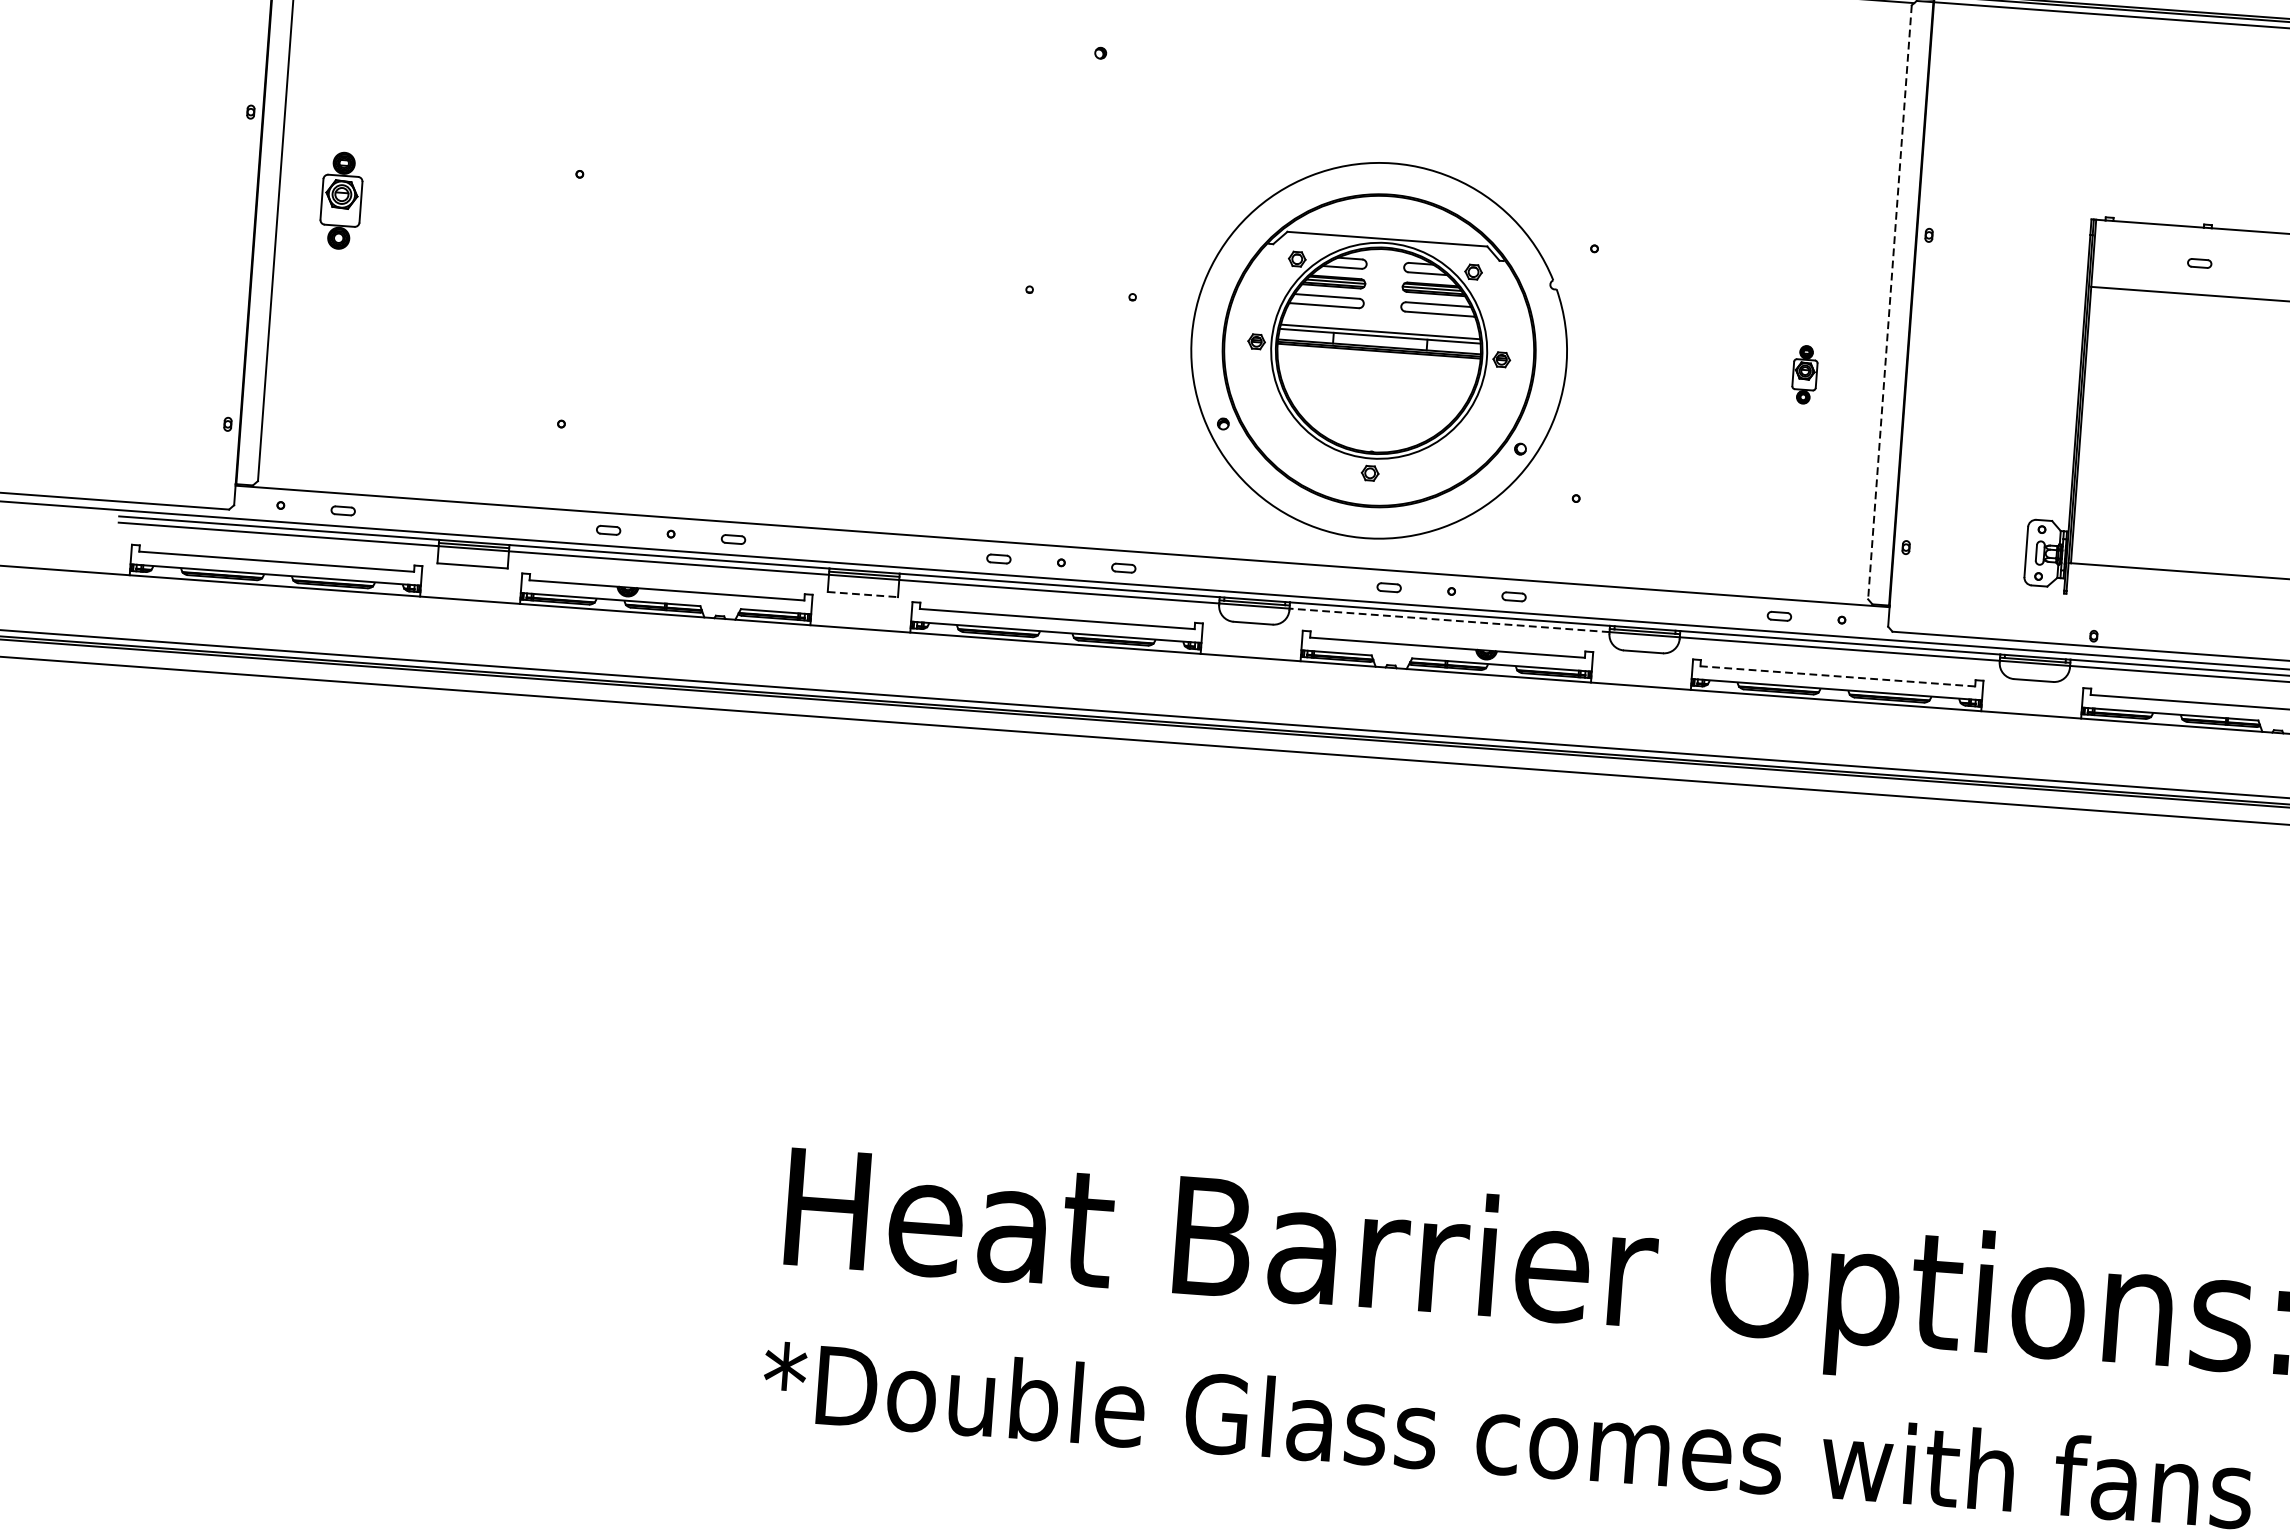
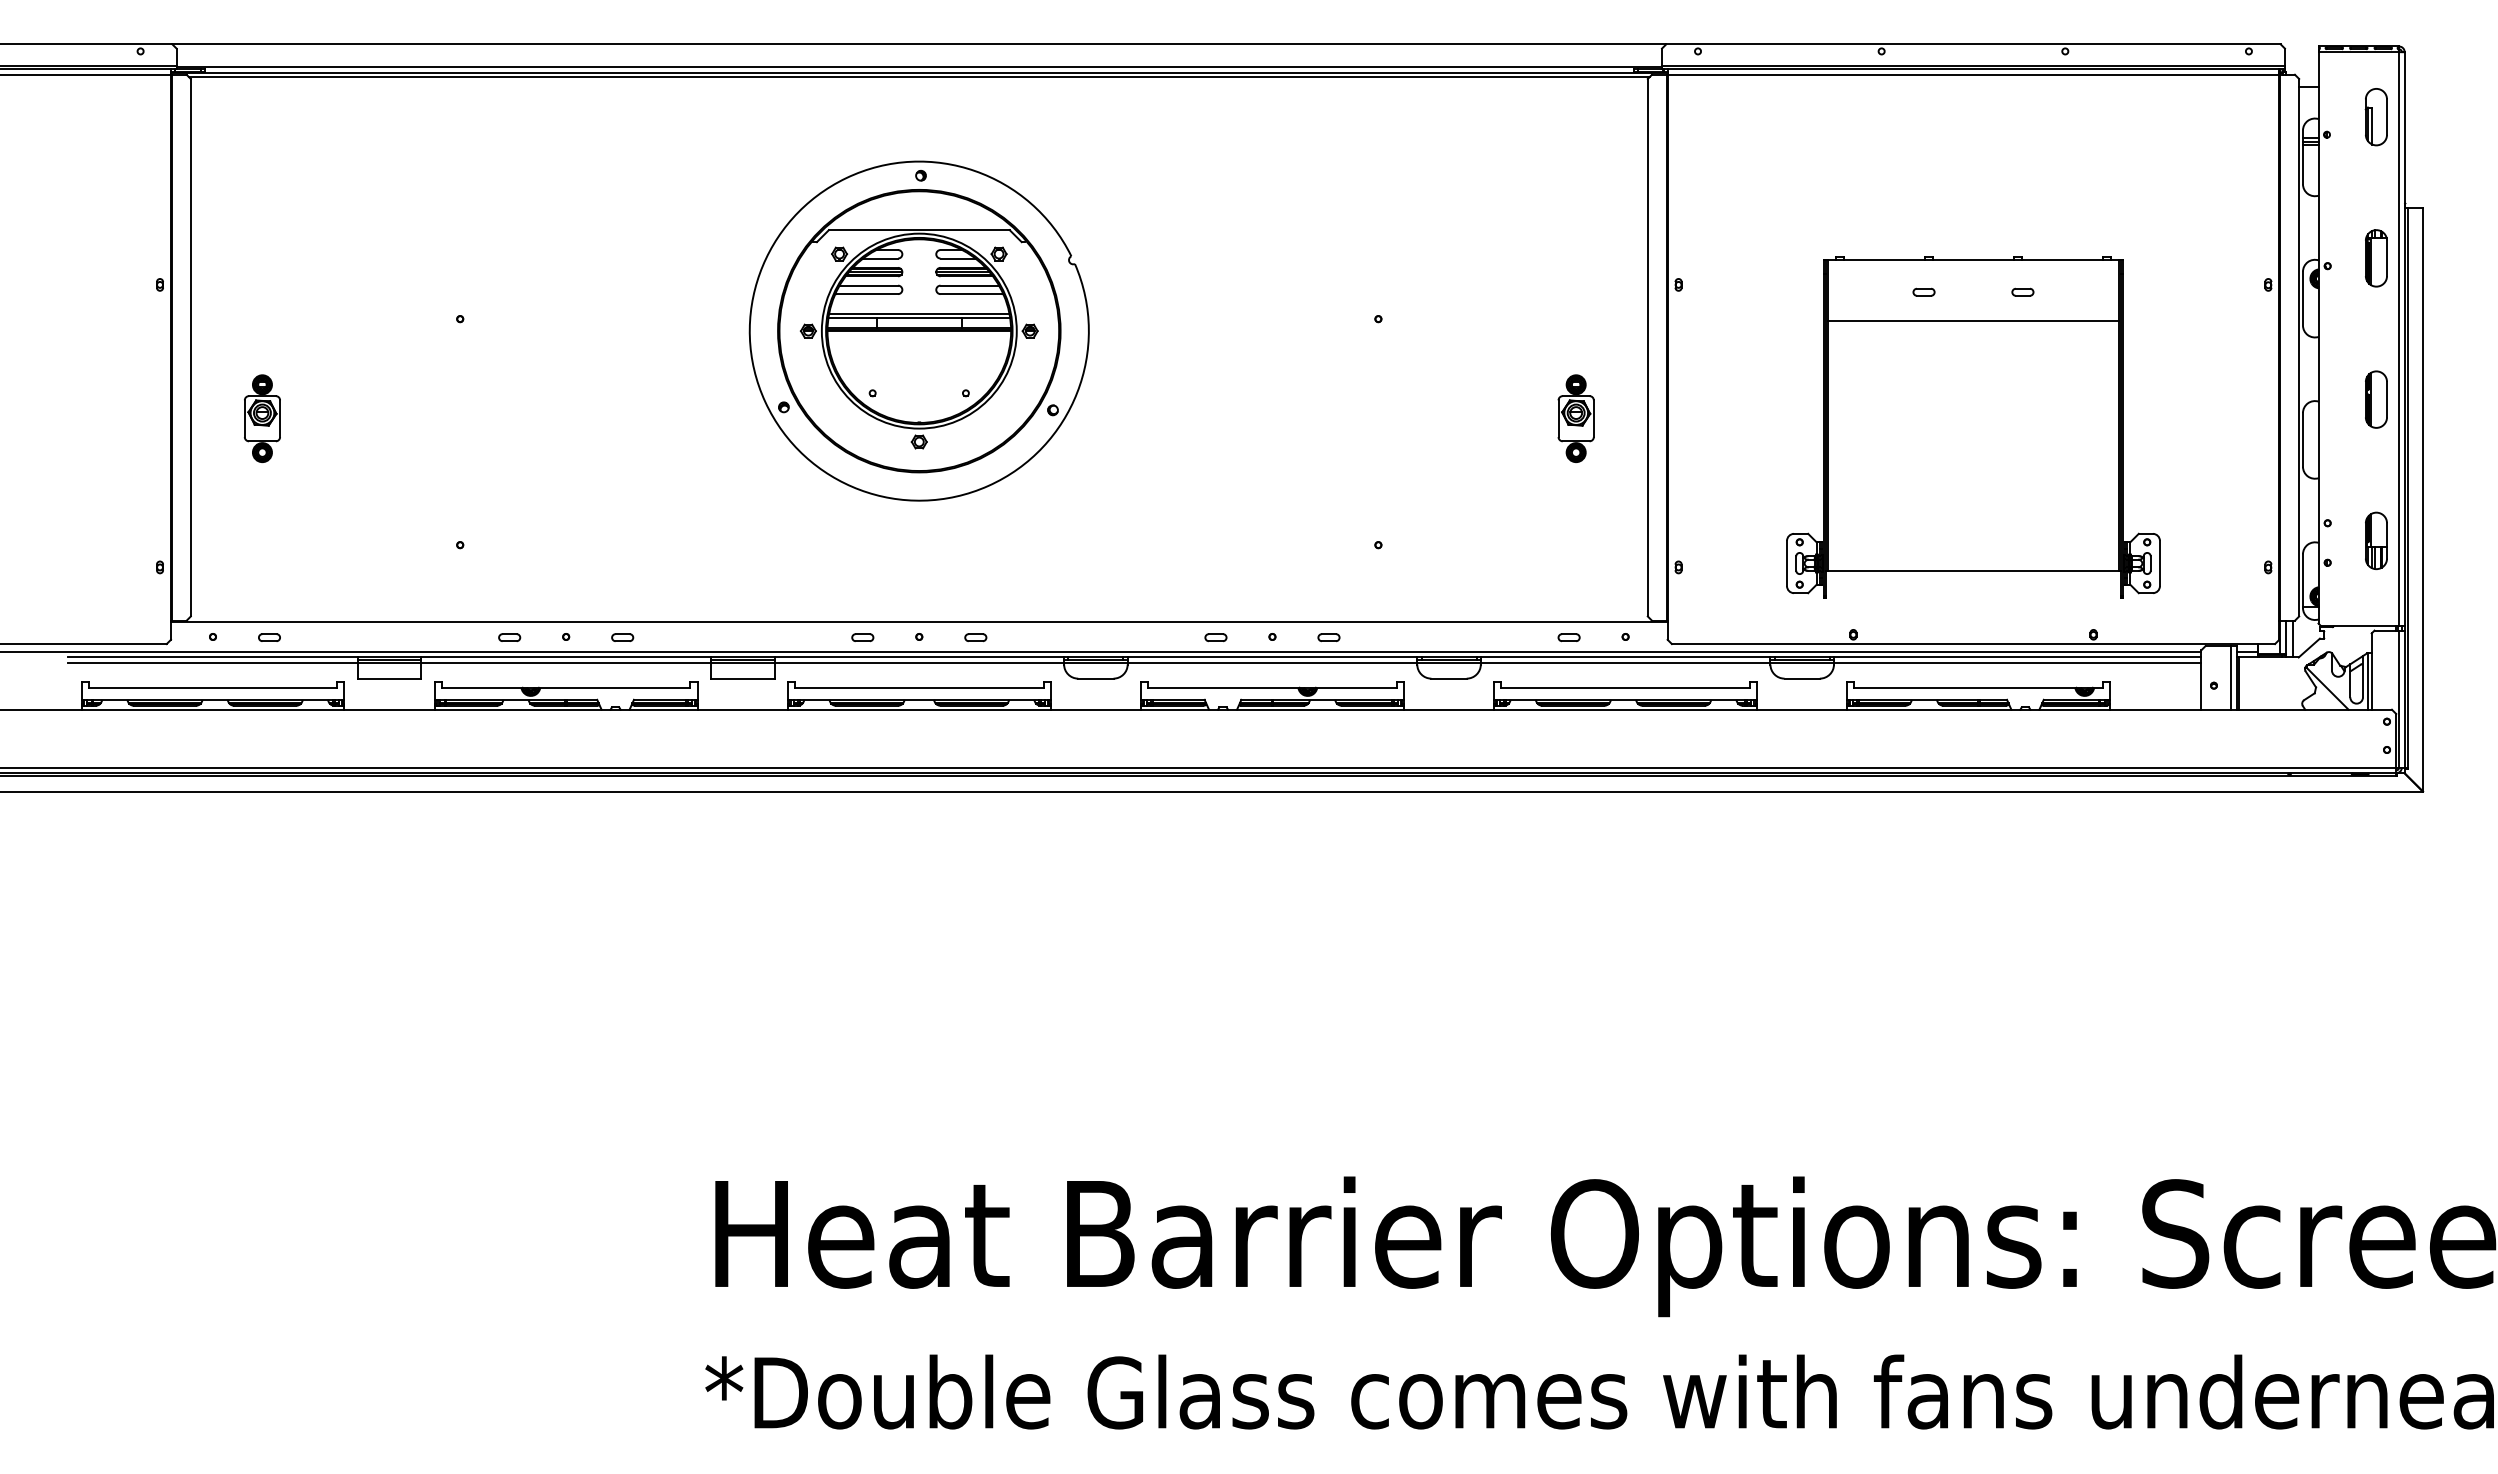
part: (341, 200) -> (262, 418), moved
line: (1889, 302) -> (1647, 347), dashed -> solid
part: (1378, 350) -> (918, 330), moved
part: (1804, 374) -> (1575, 418), size x1.67
line: (862, 594) -> (742, 678), dashed -> solid
line: (1449, 620) -> (1272, 663), dashed -> solid
line: (1837, 675) -> (1625, 687), dashed -> solid

